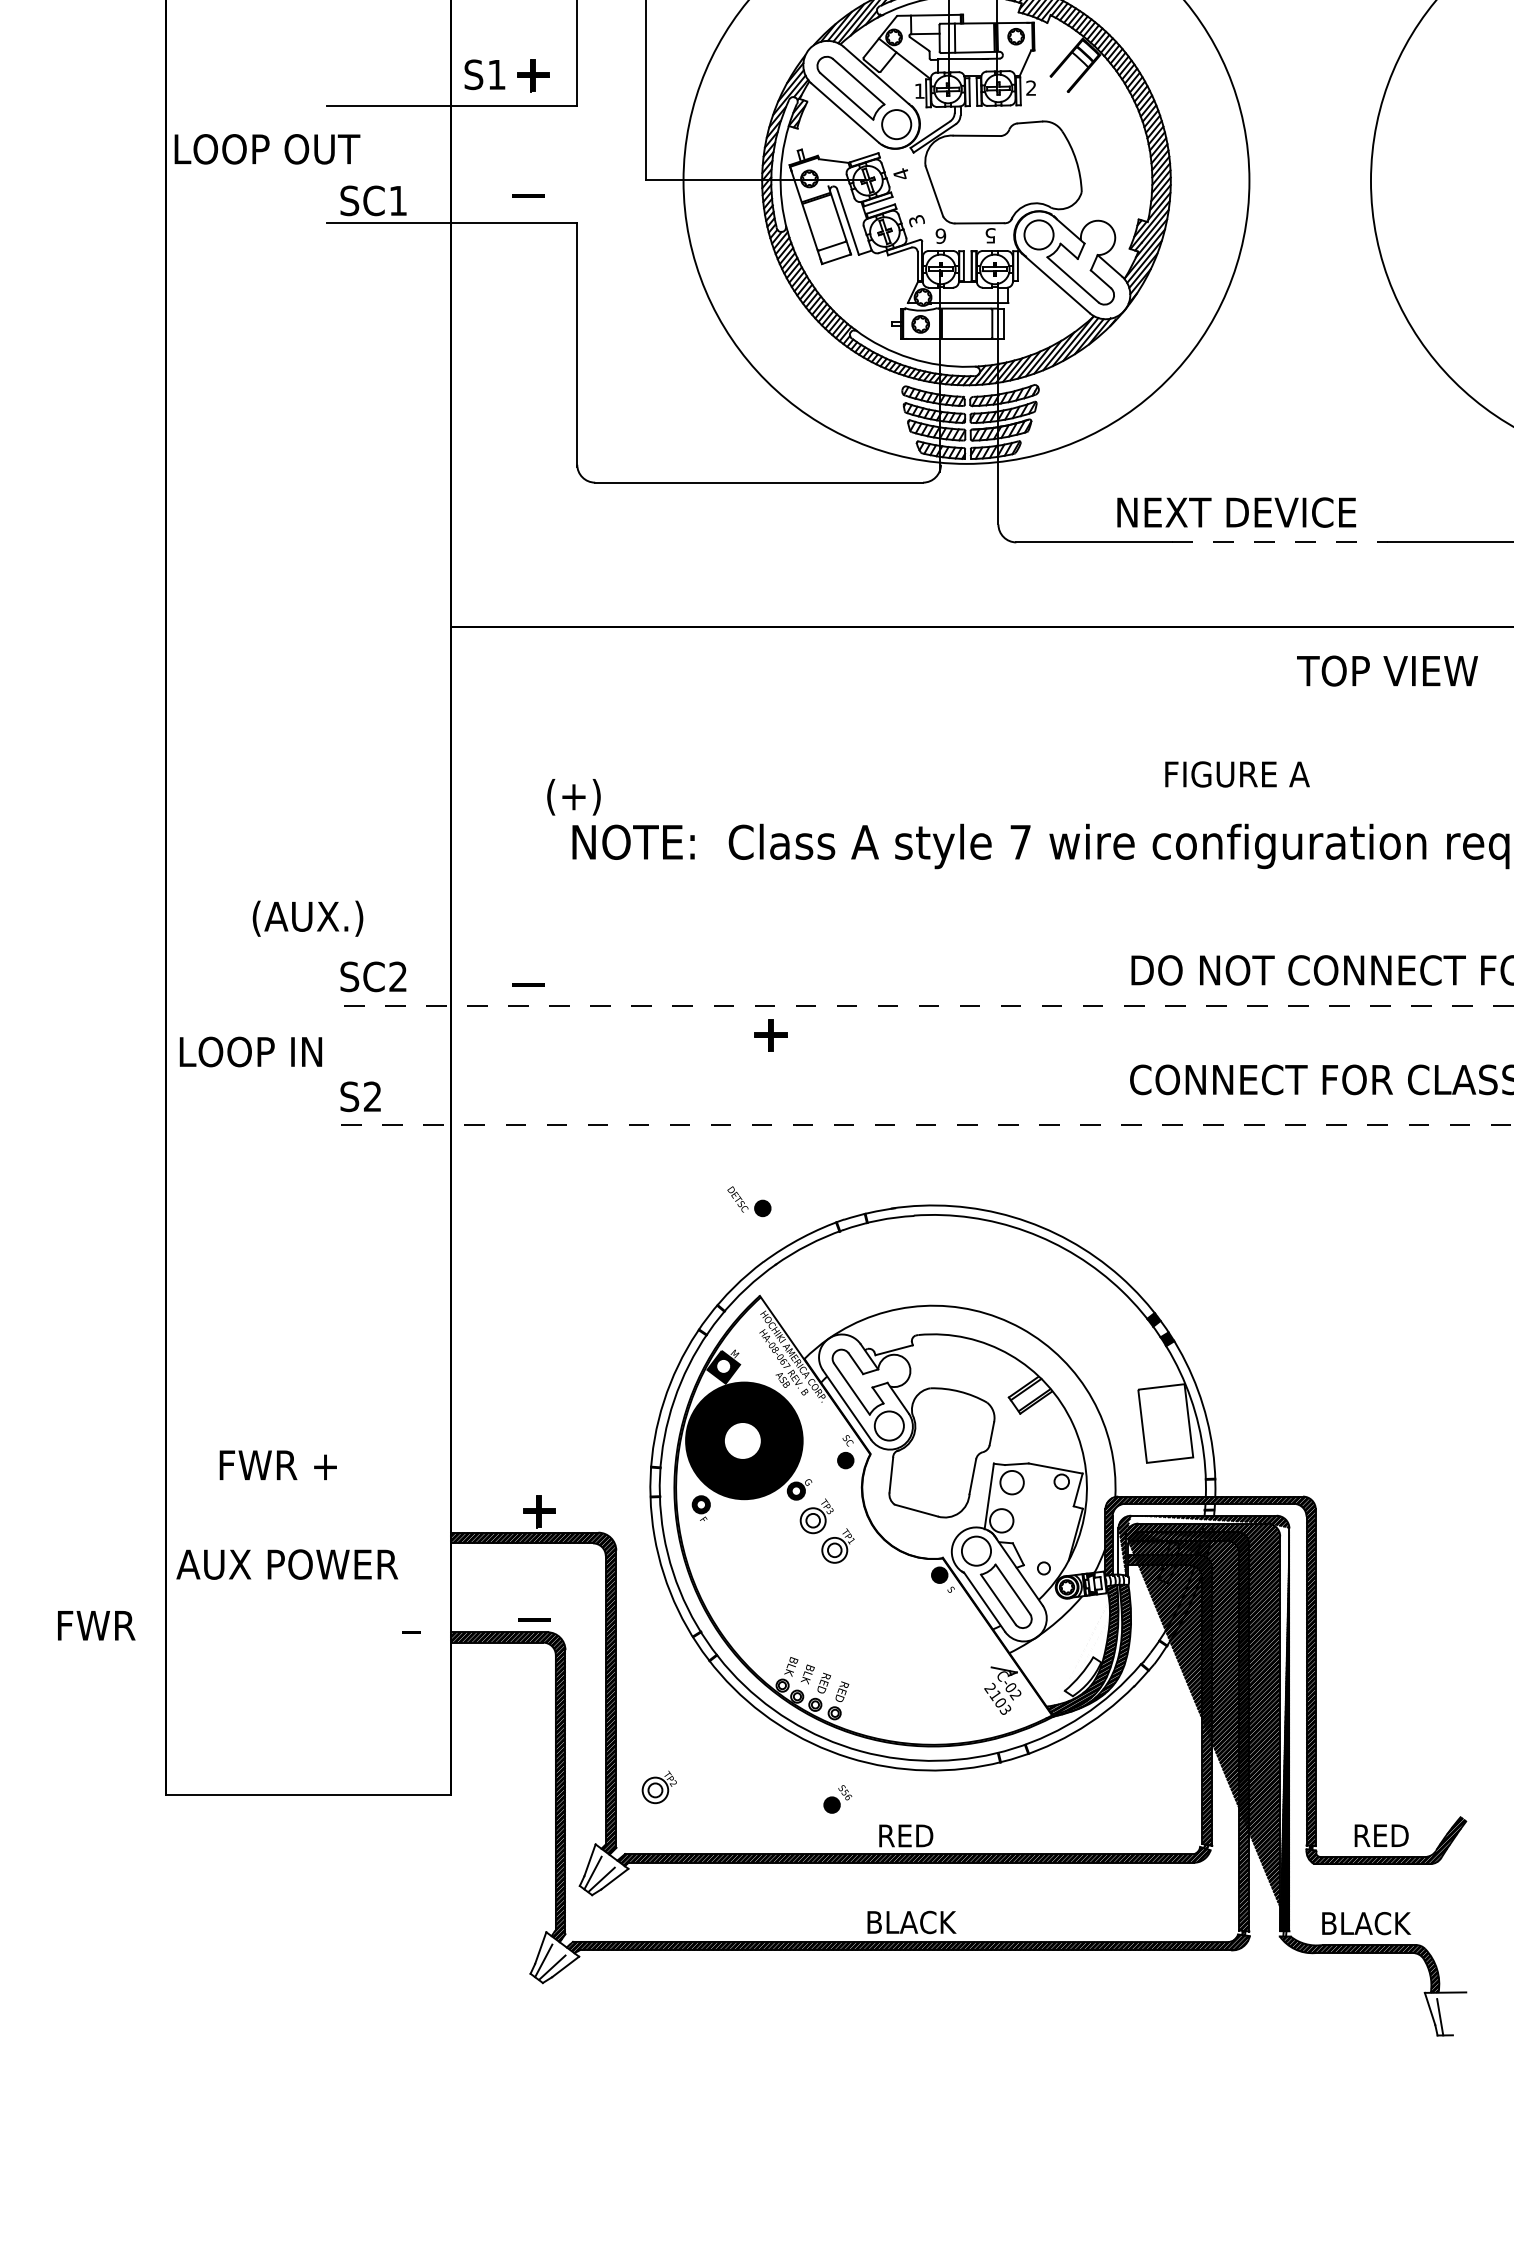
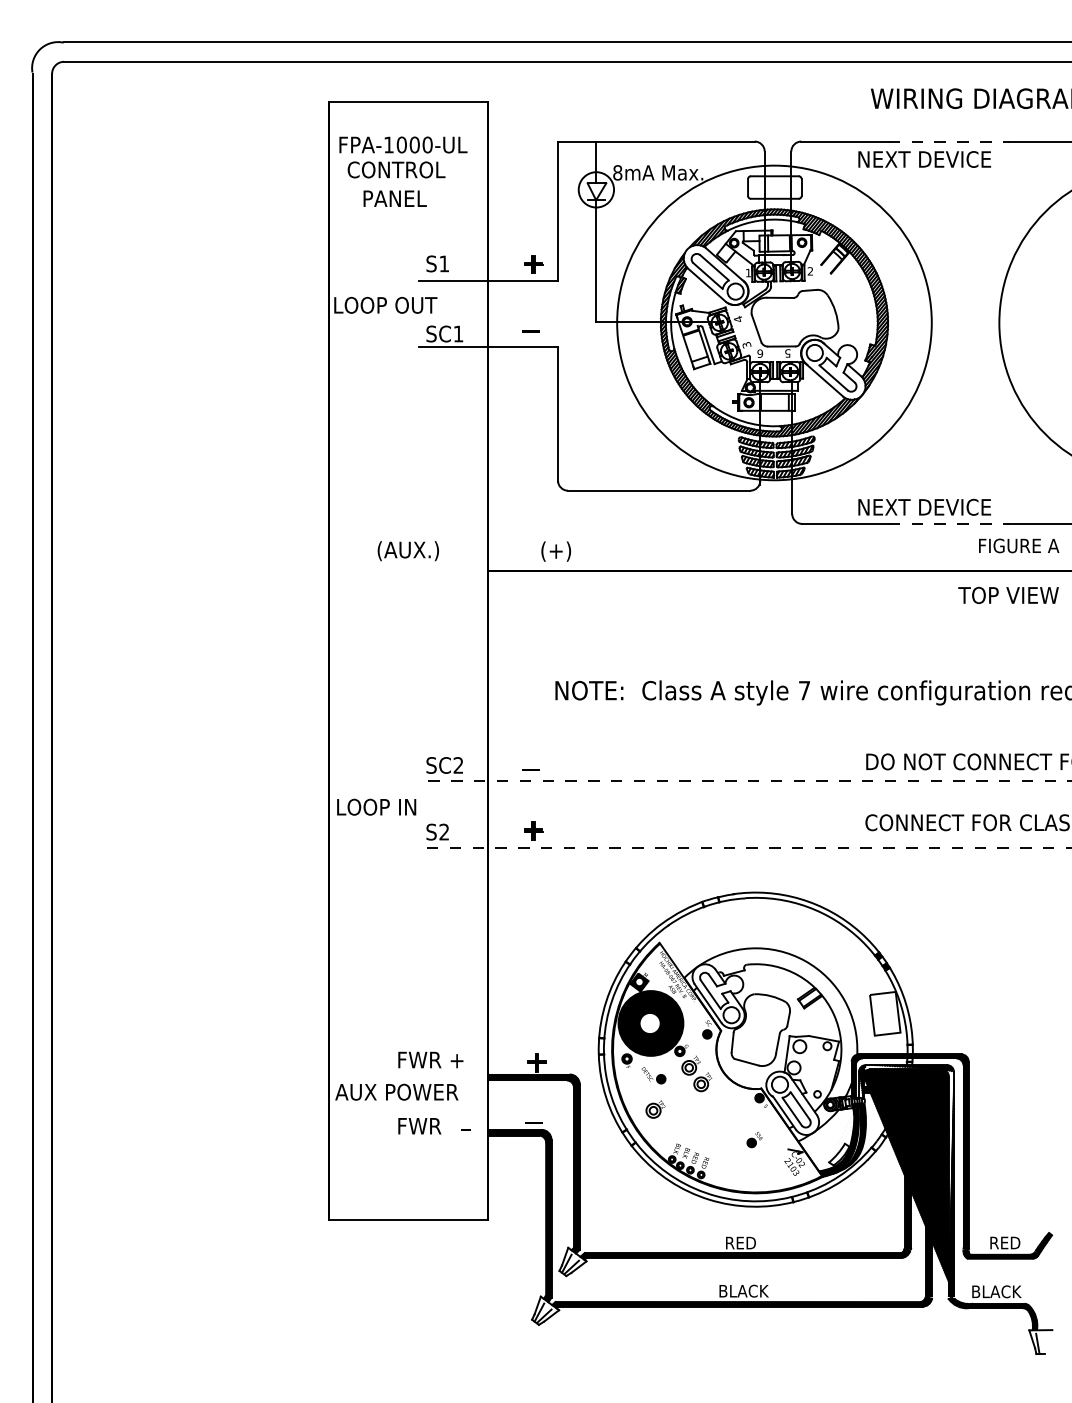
text: (484, 74) -> (437, 263), moved
text: (1238, 773) -> (1019, 545), moved
text: (574, 797) -> (556, 551), moved
text: (306, 919) -> (407, 551), moved
part: (770, 1034) -> (533, 830), moved
part: (748, 1201) -> (653, 1075), moved
text: (277, 1464) -> (430, 1059), moved
text: (96, 1626) -> (419, 1126), moved
part: (658, 1788) -> (655, 1109), moved
part: (837, 1800) -> (754, 1140), moved

